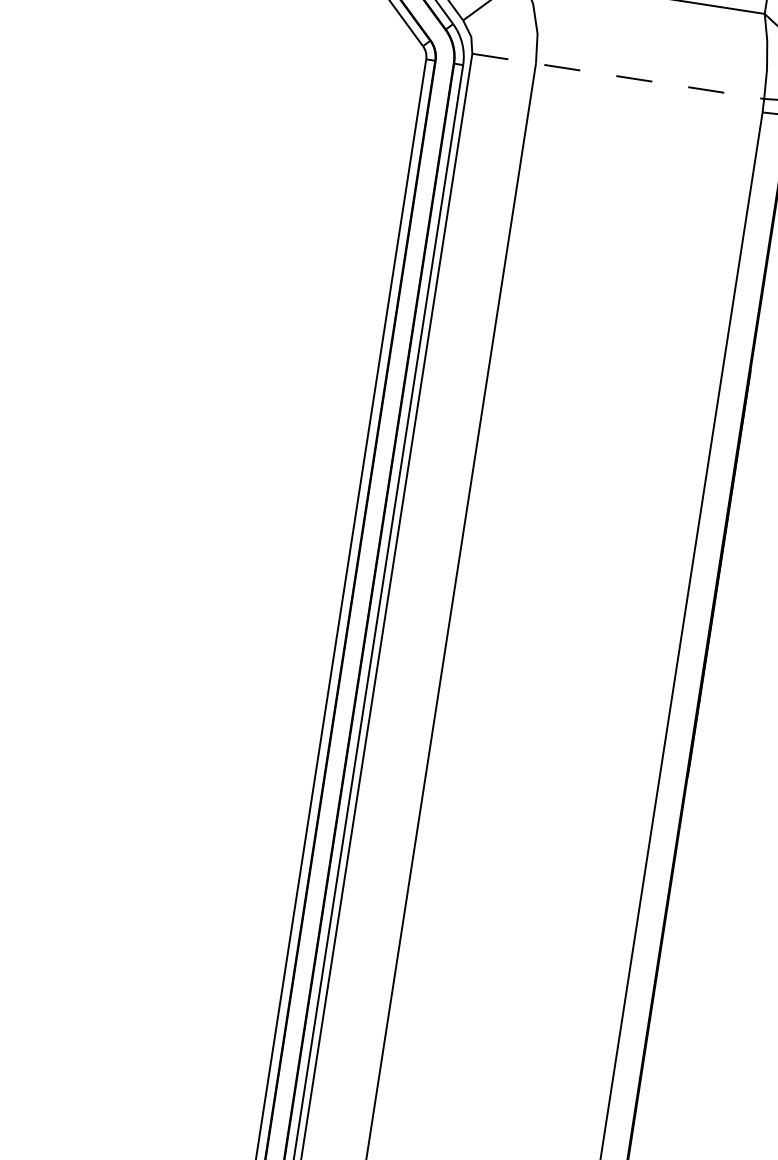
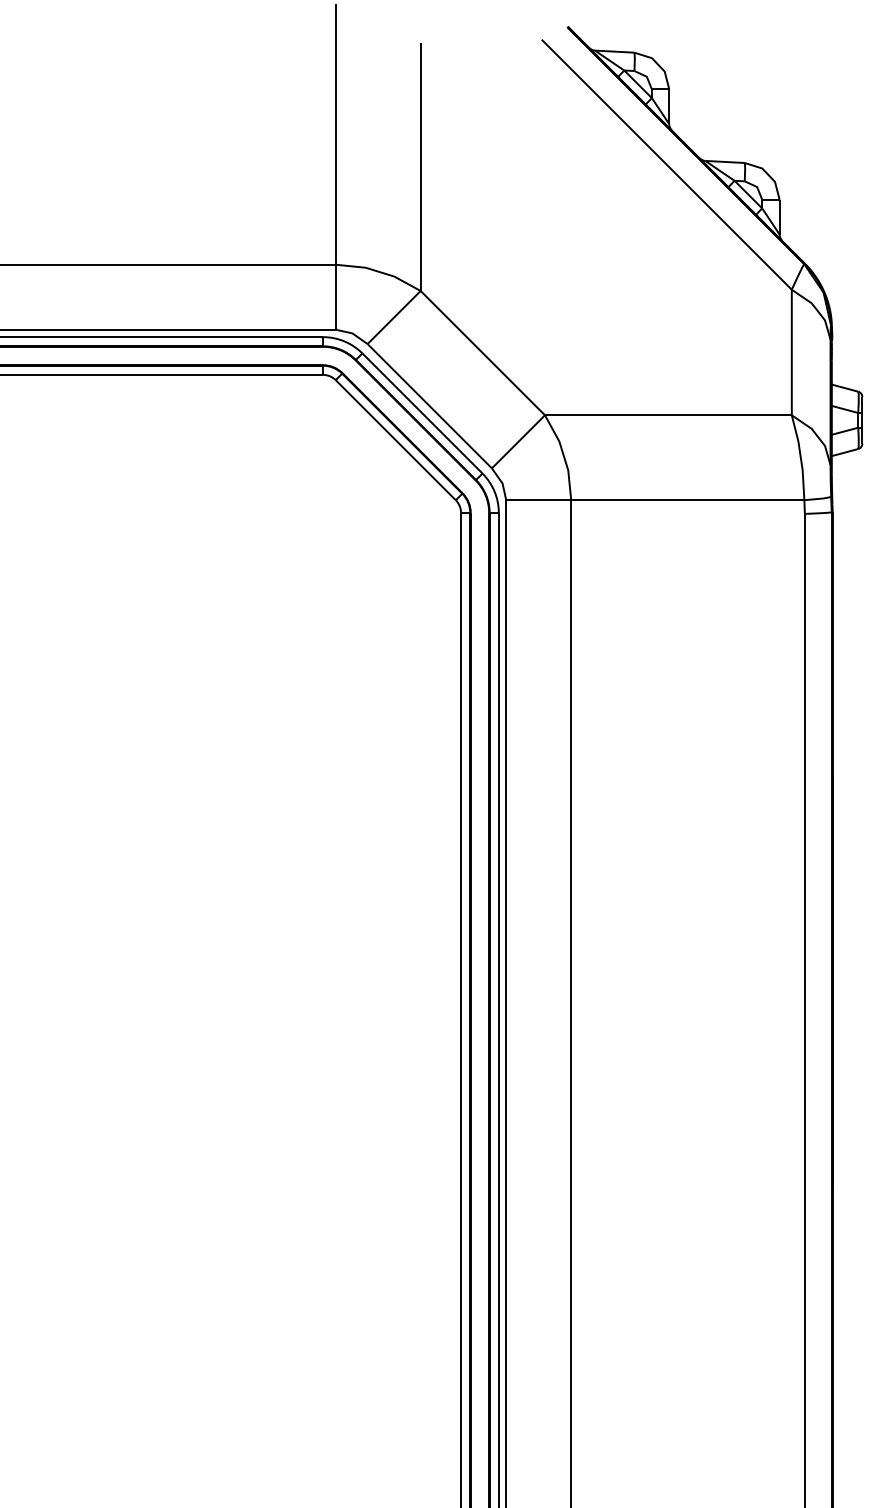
line: (618, 76) -> (655, 500), dashed -> solid

